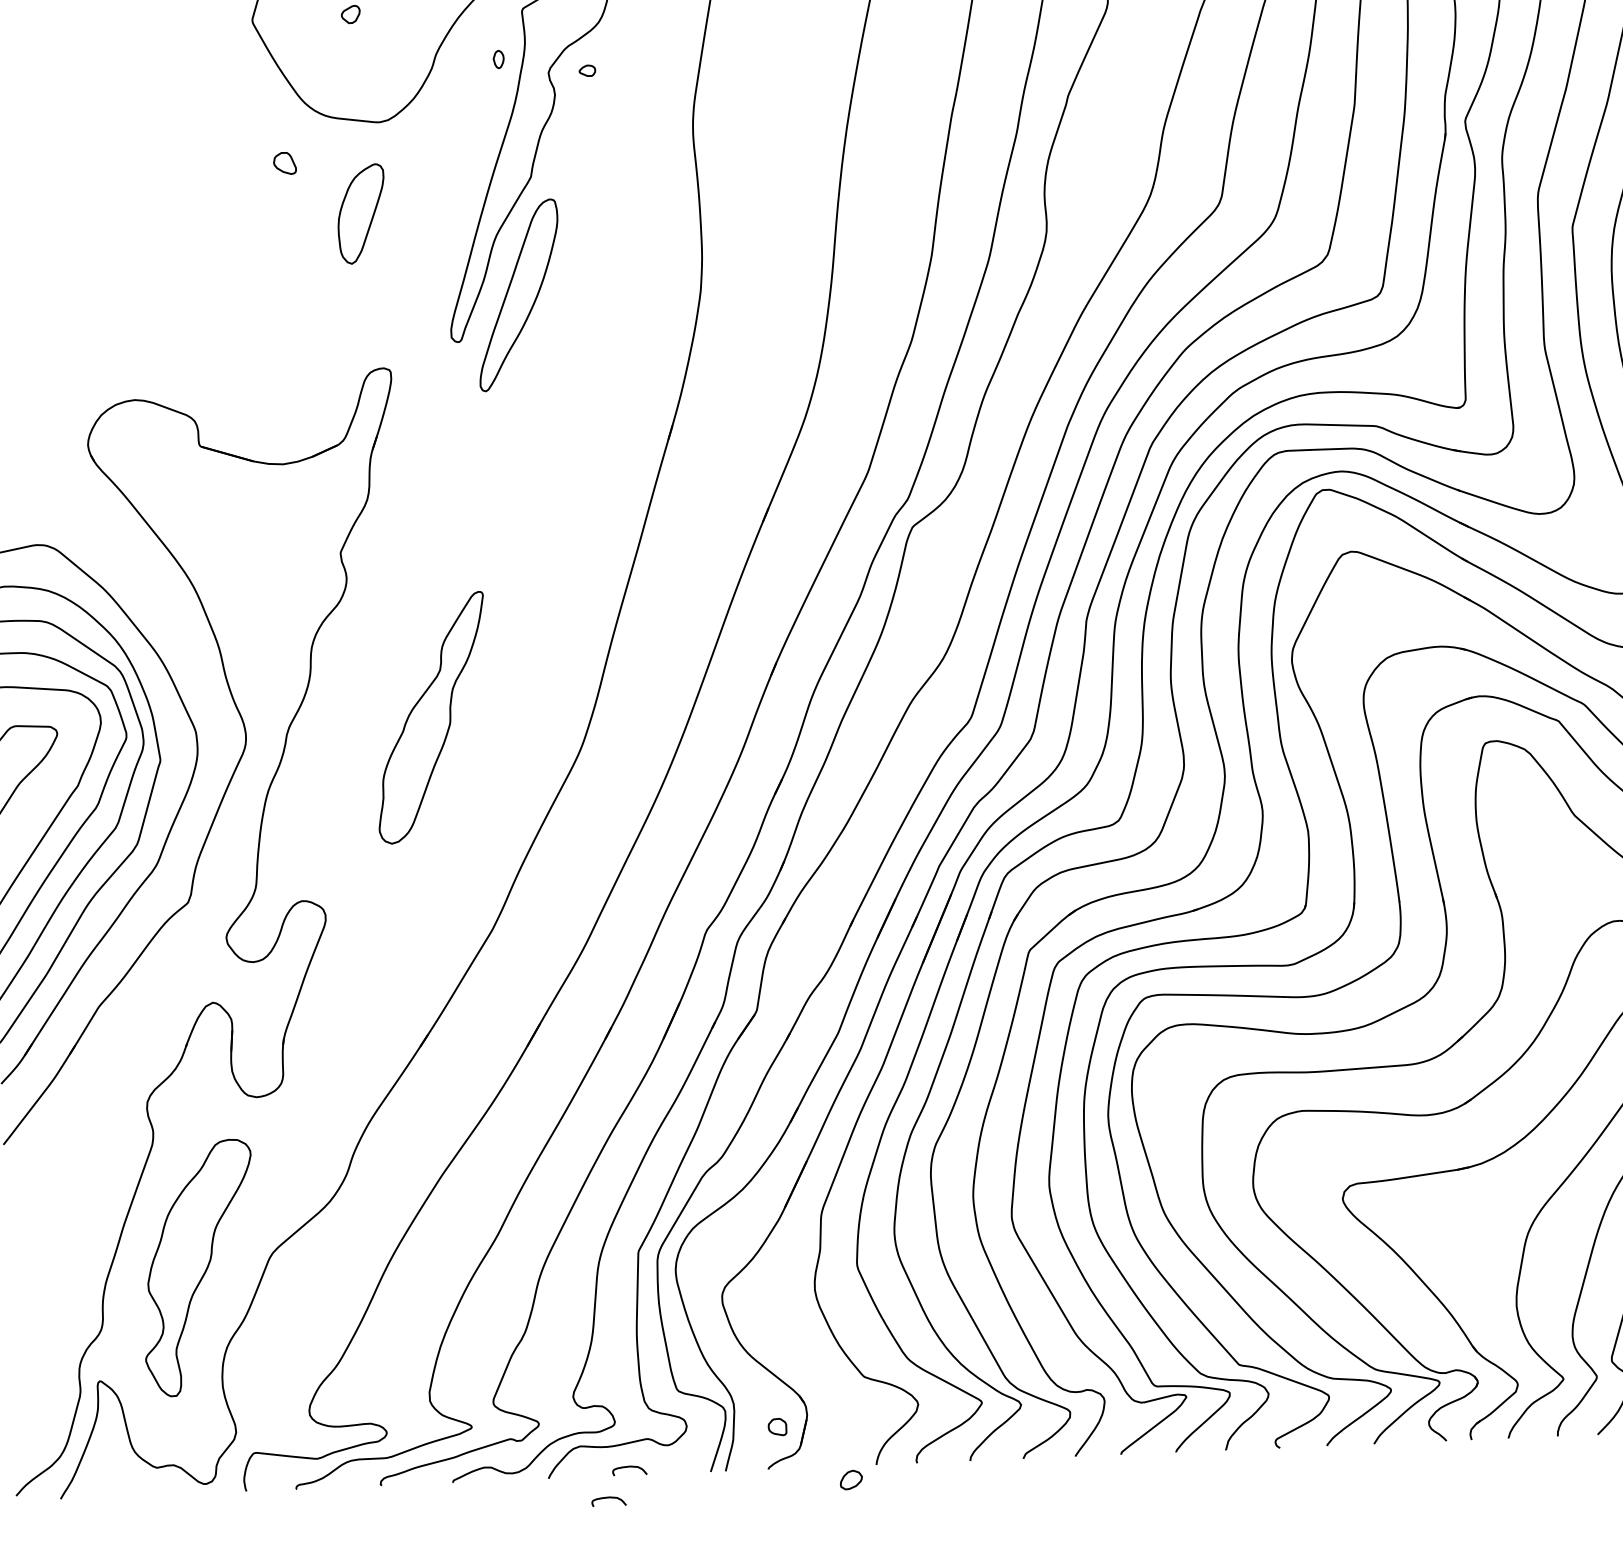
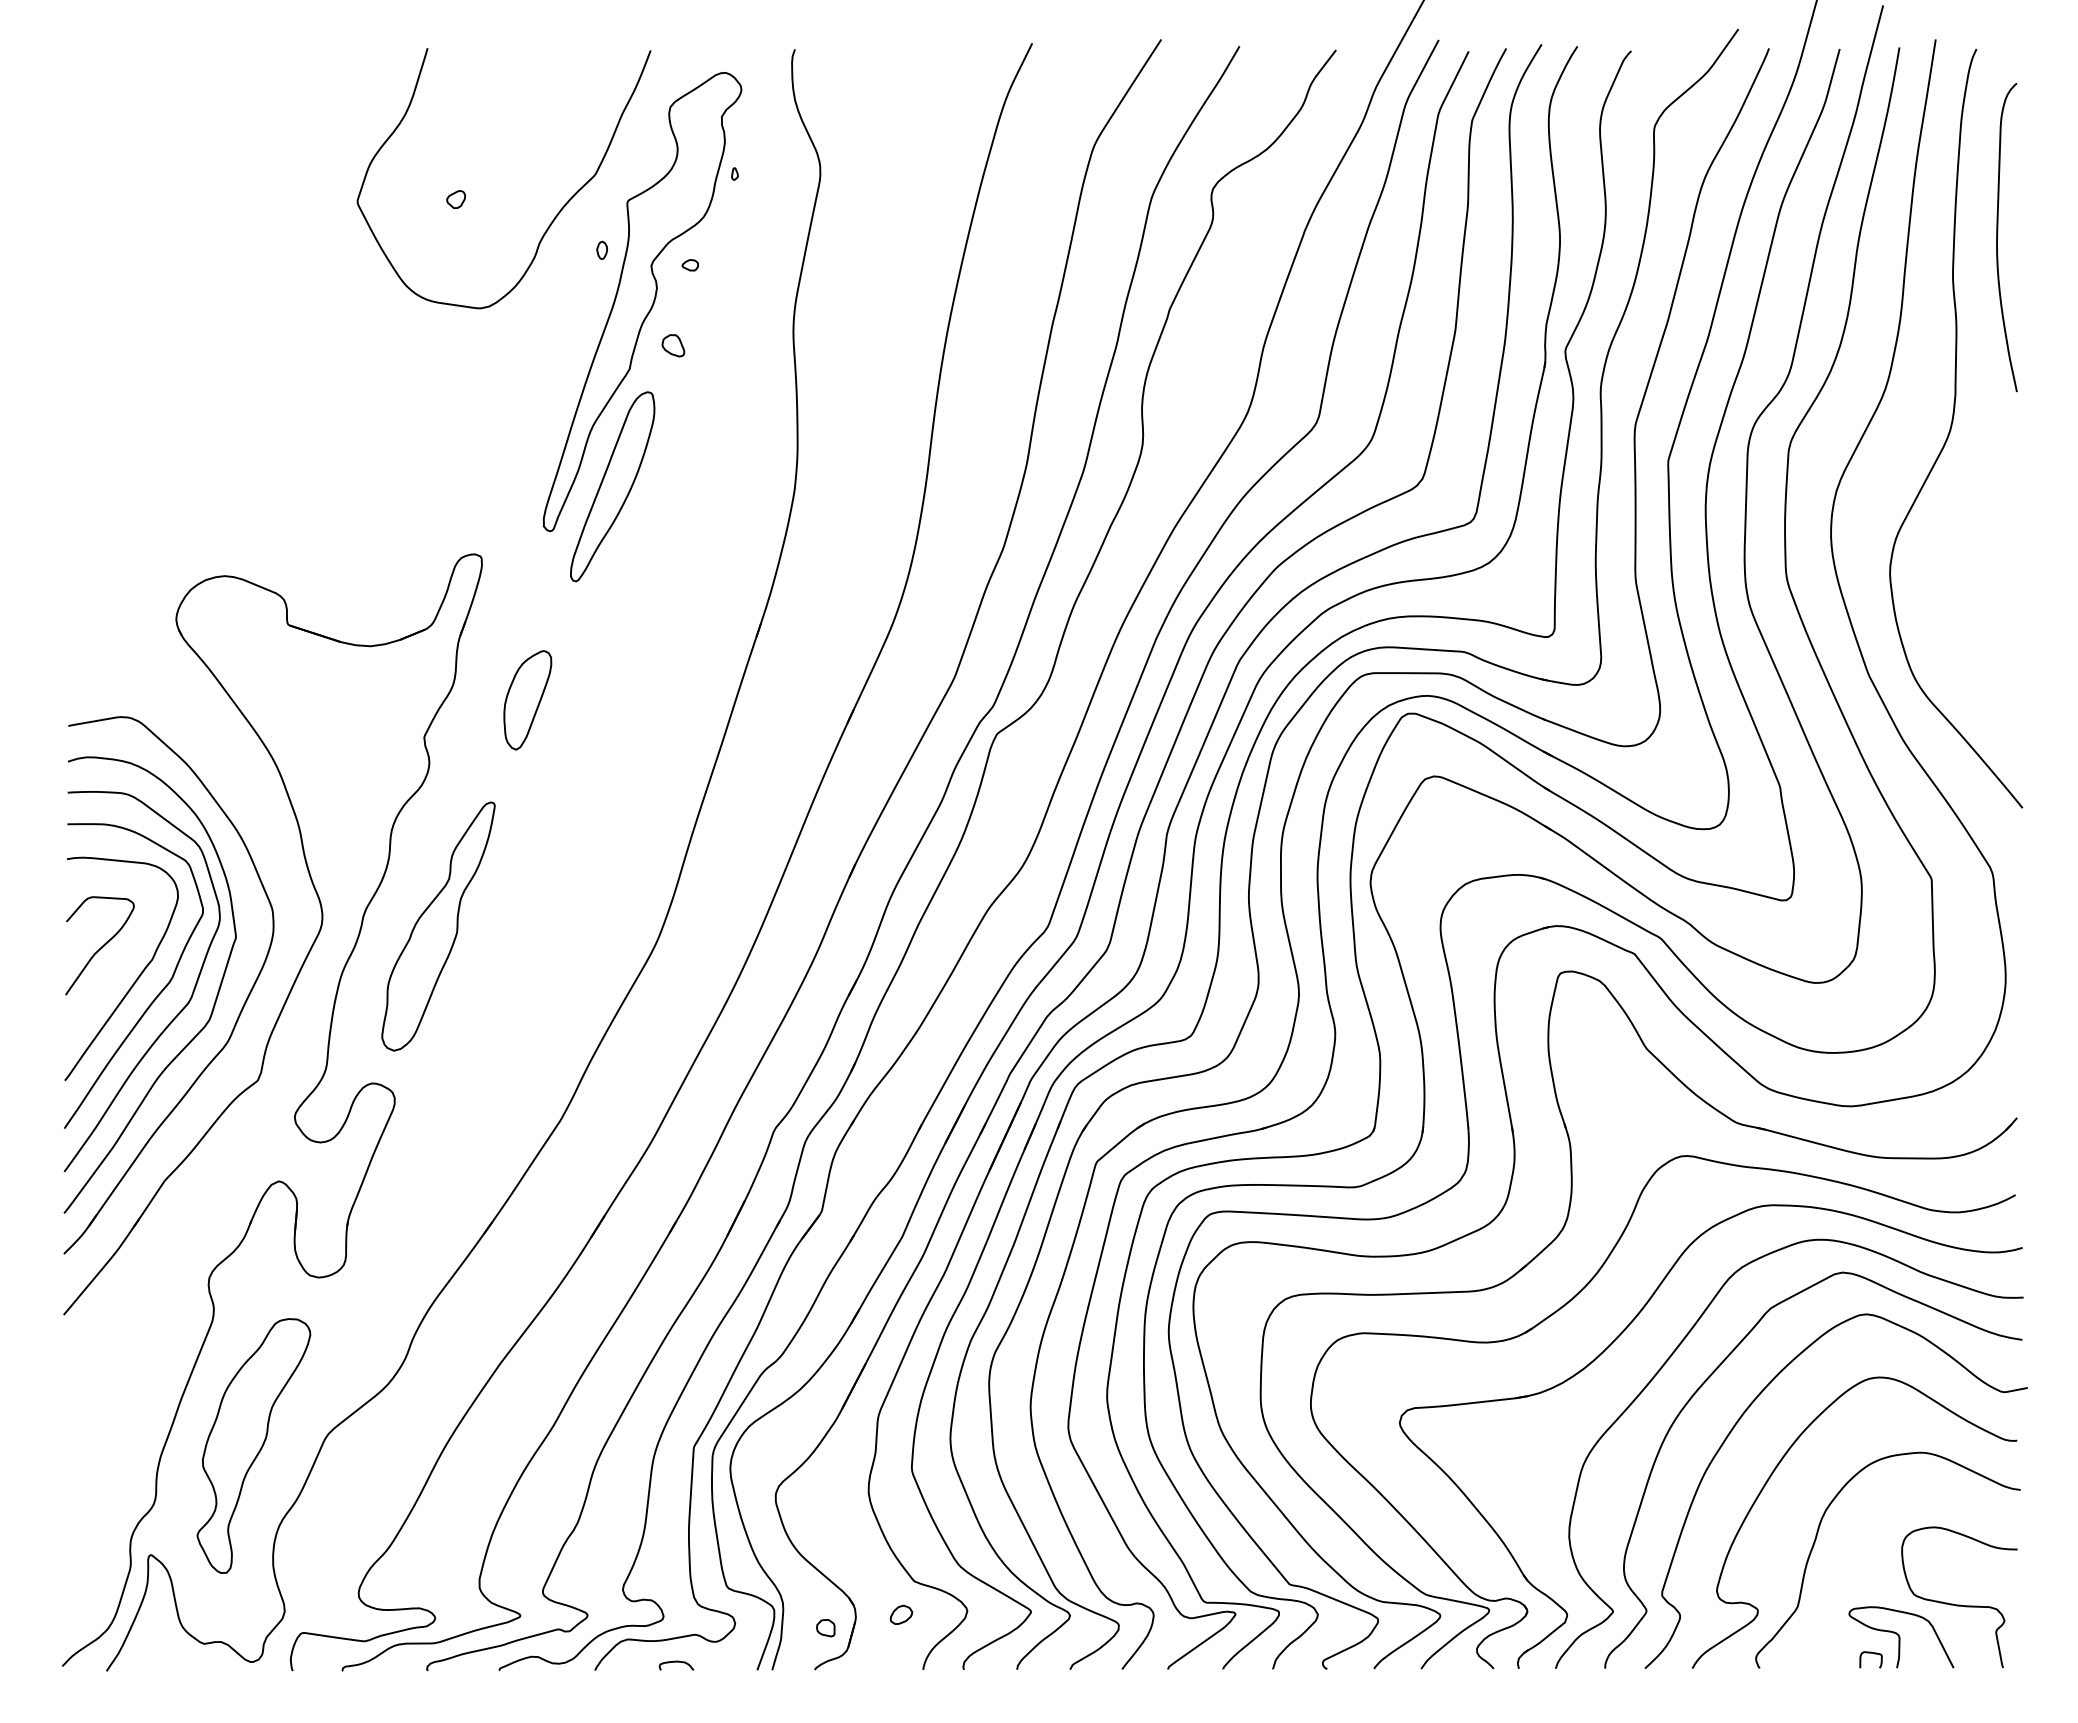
part: (285, 163) -> (673, 345), moved
part: (361, 214) -> (527, 700), moved
part: (431, 717) -> (438, 926), moved
part: (851, 1479) -> (901, 1614), moved
curve: (608, 1498) -> (654, 1692), removed

